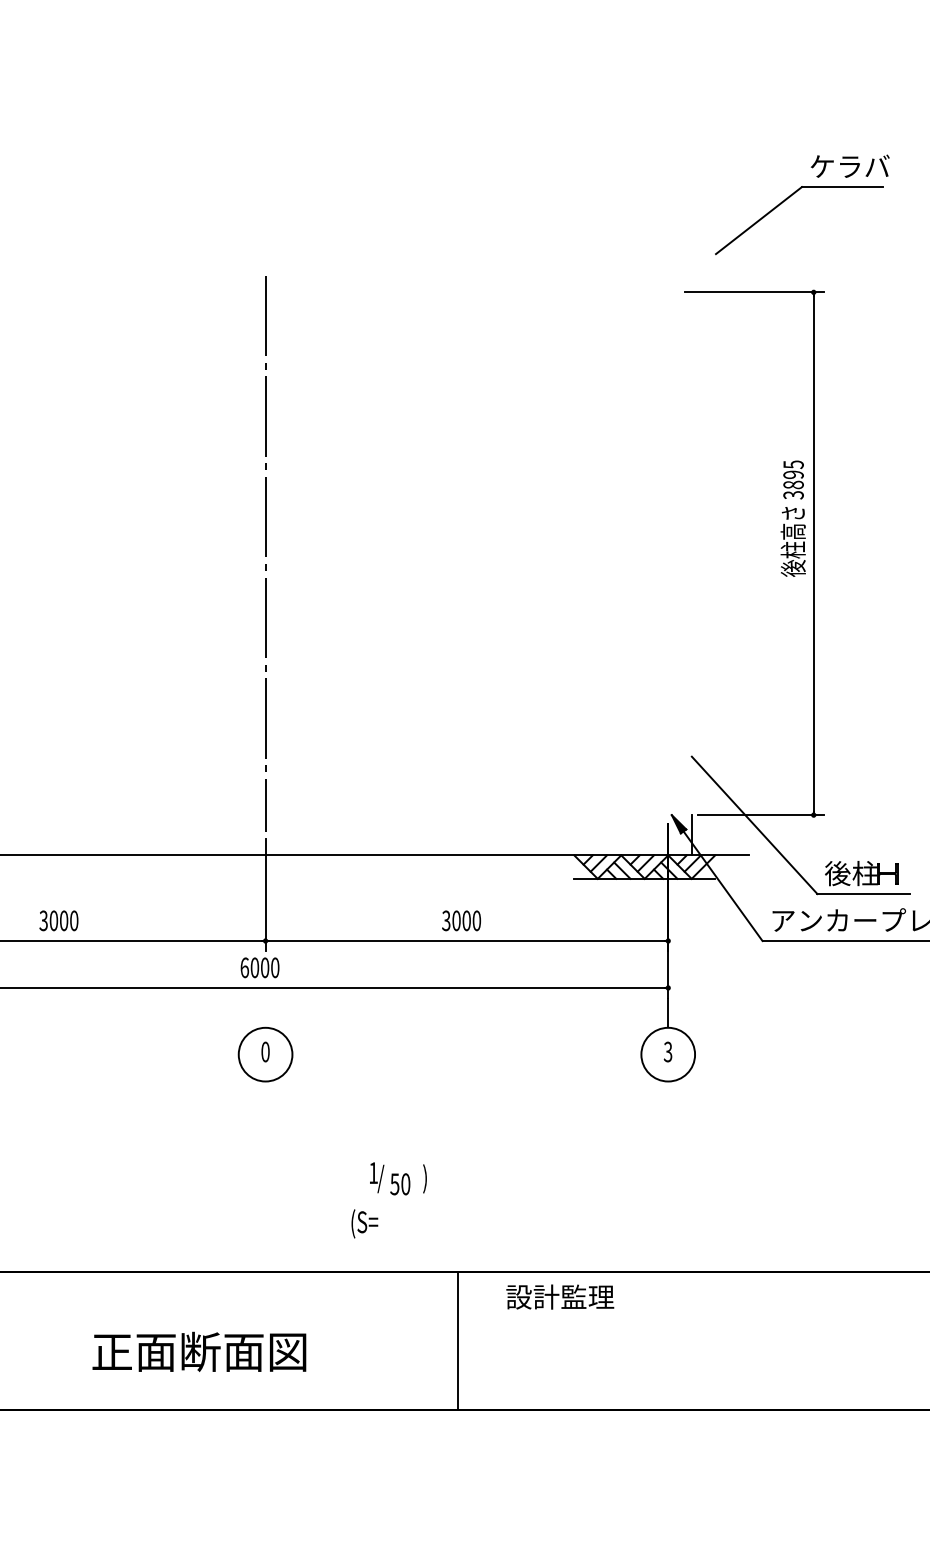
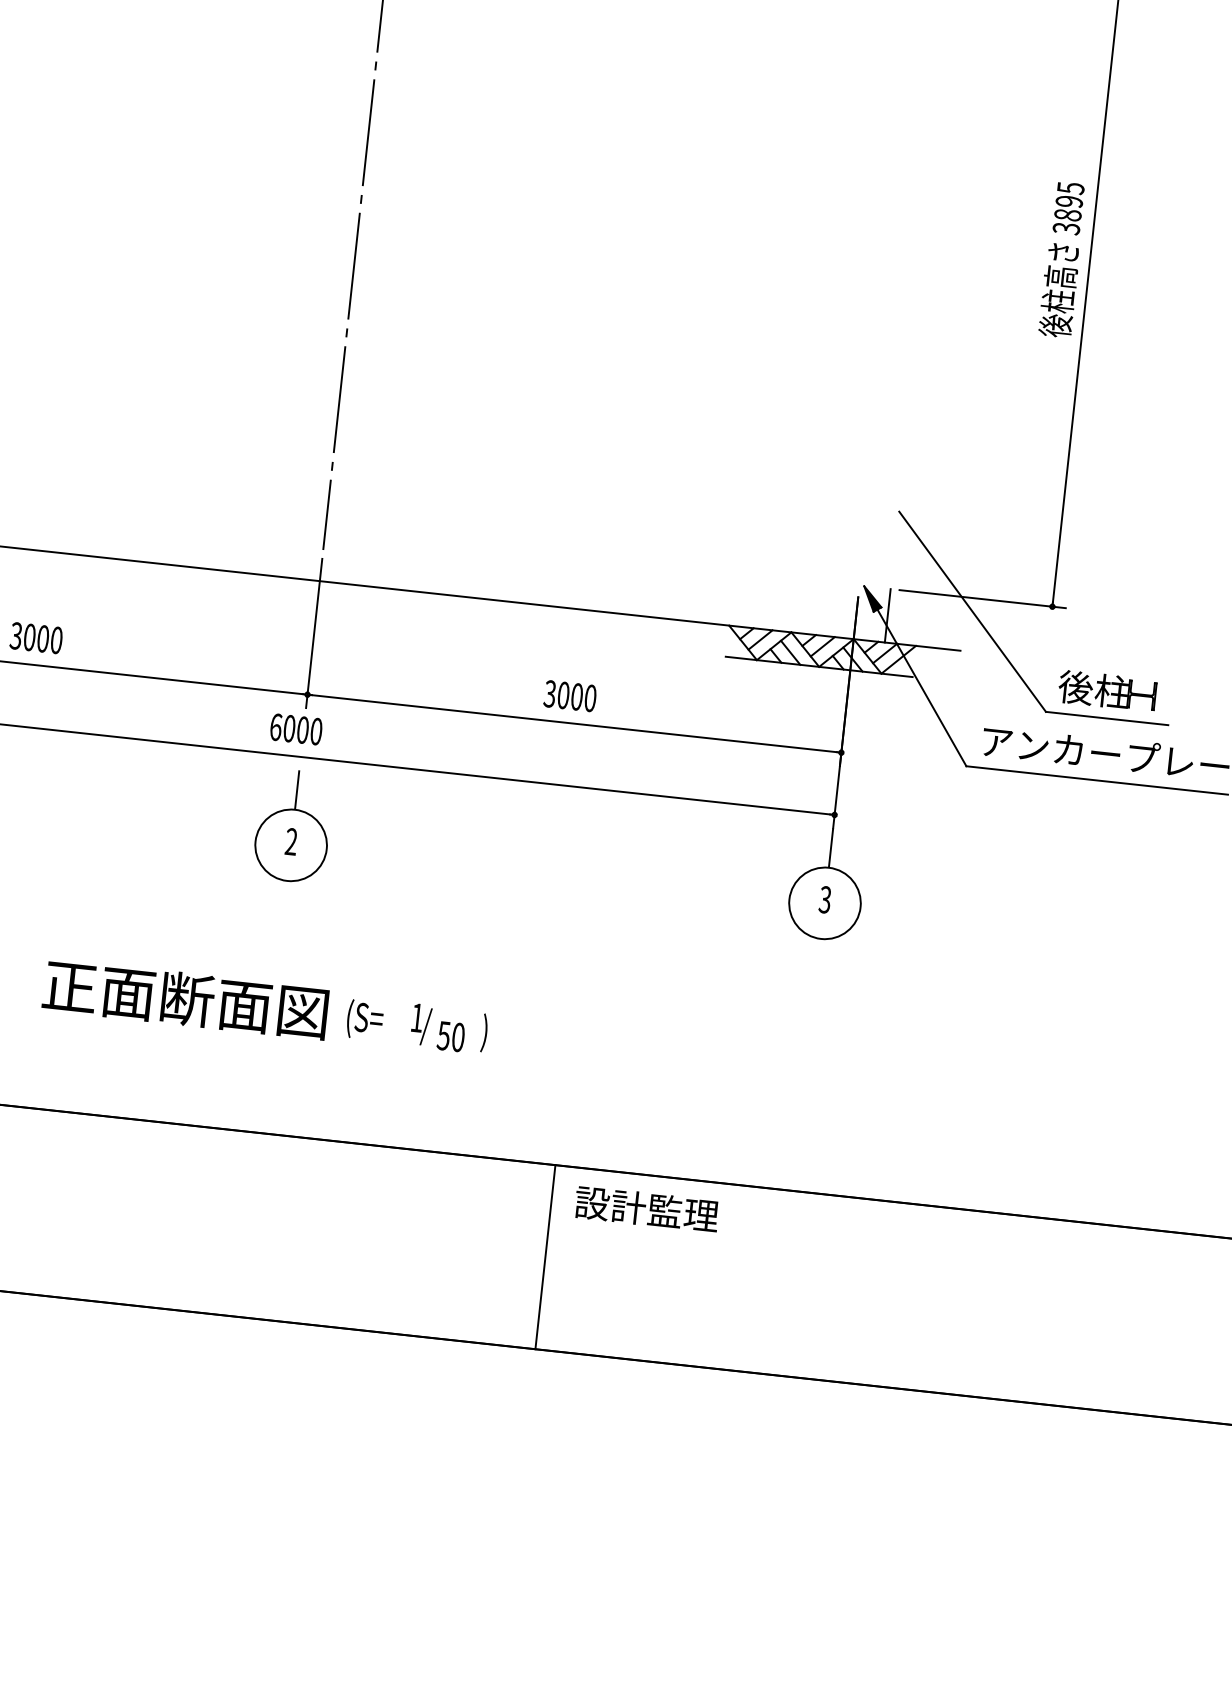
text: (792, 518) -> (1061, 259), moved
line: (265, 1012) -> (297, 789), added
text: (265, 1051) -> (291, 841), 0 -> 2
text: (364, 1223) -> (364, 1019), moved
line: (458, 1340) -> (545, 1256), moved
text: (199, 1351) -> (185, 998), moved

